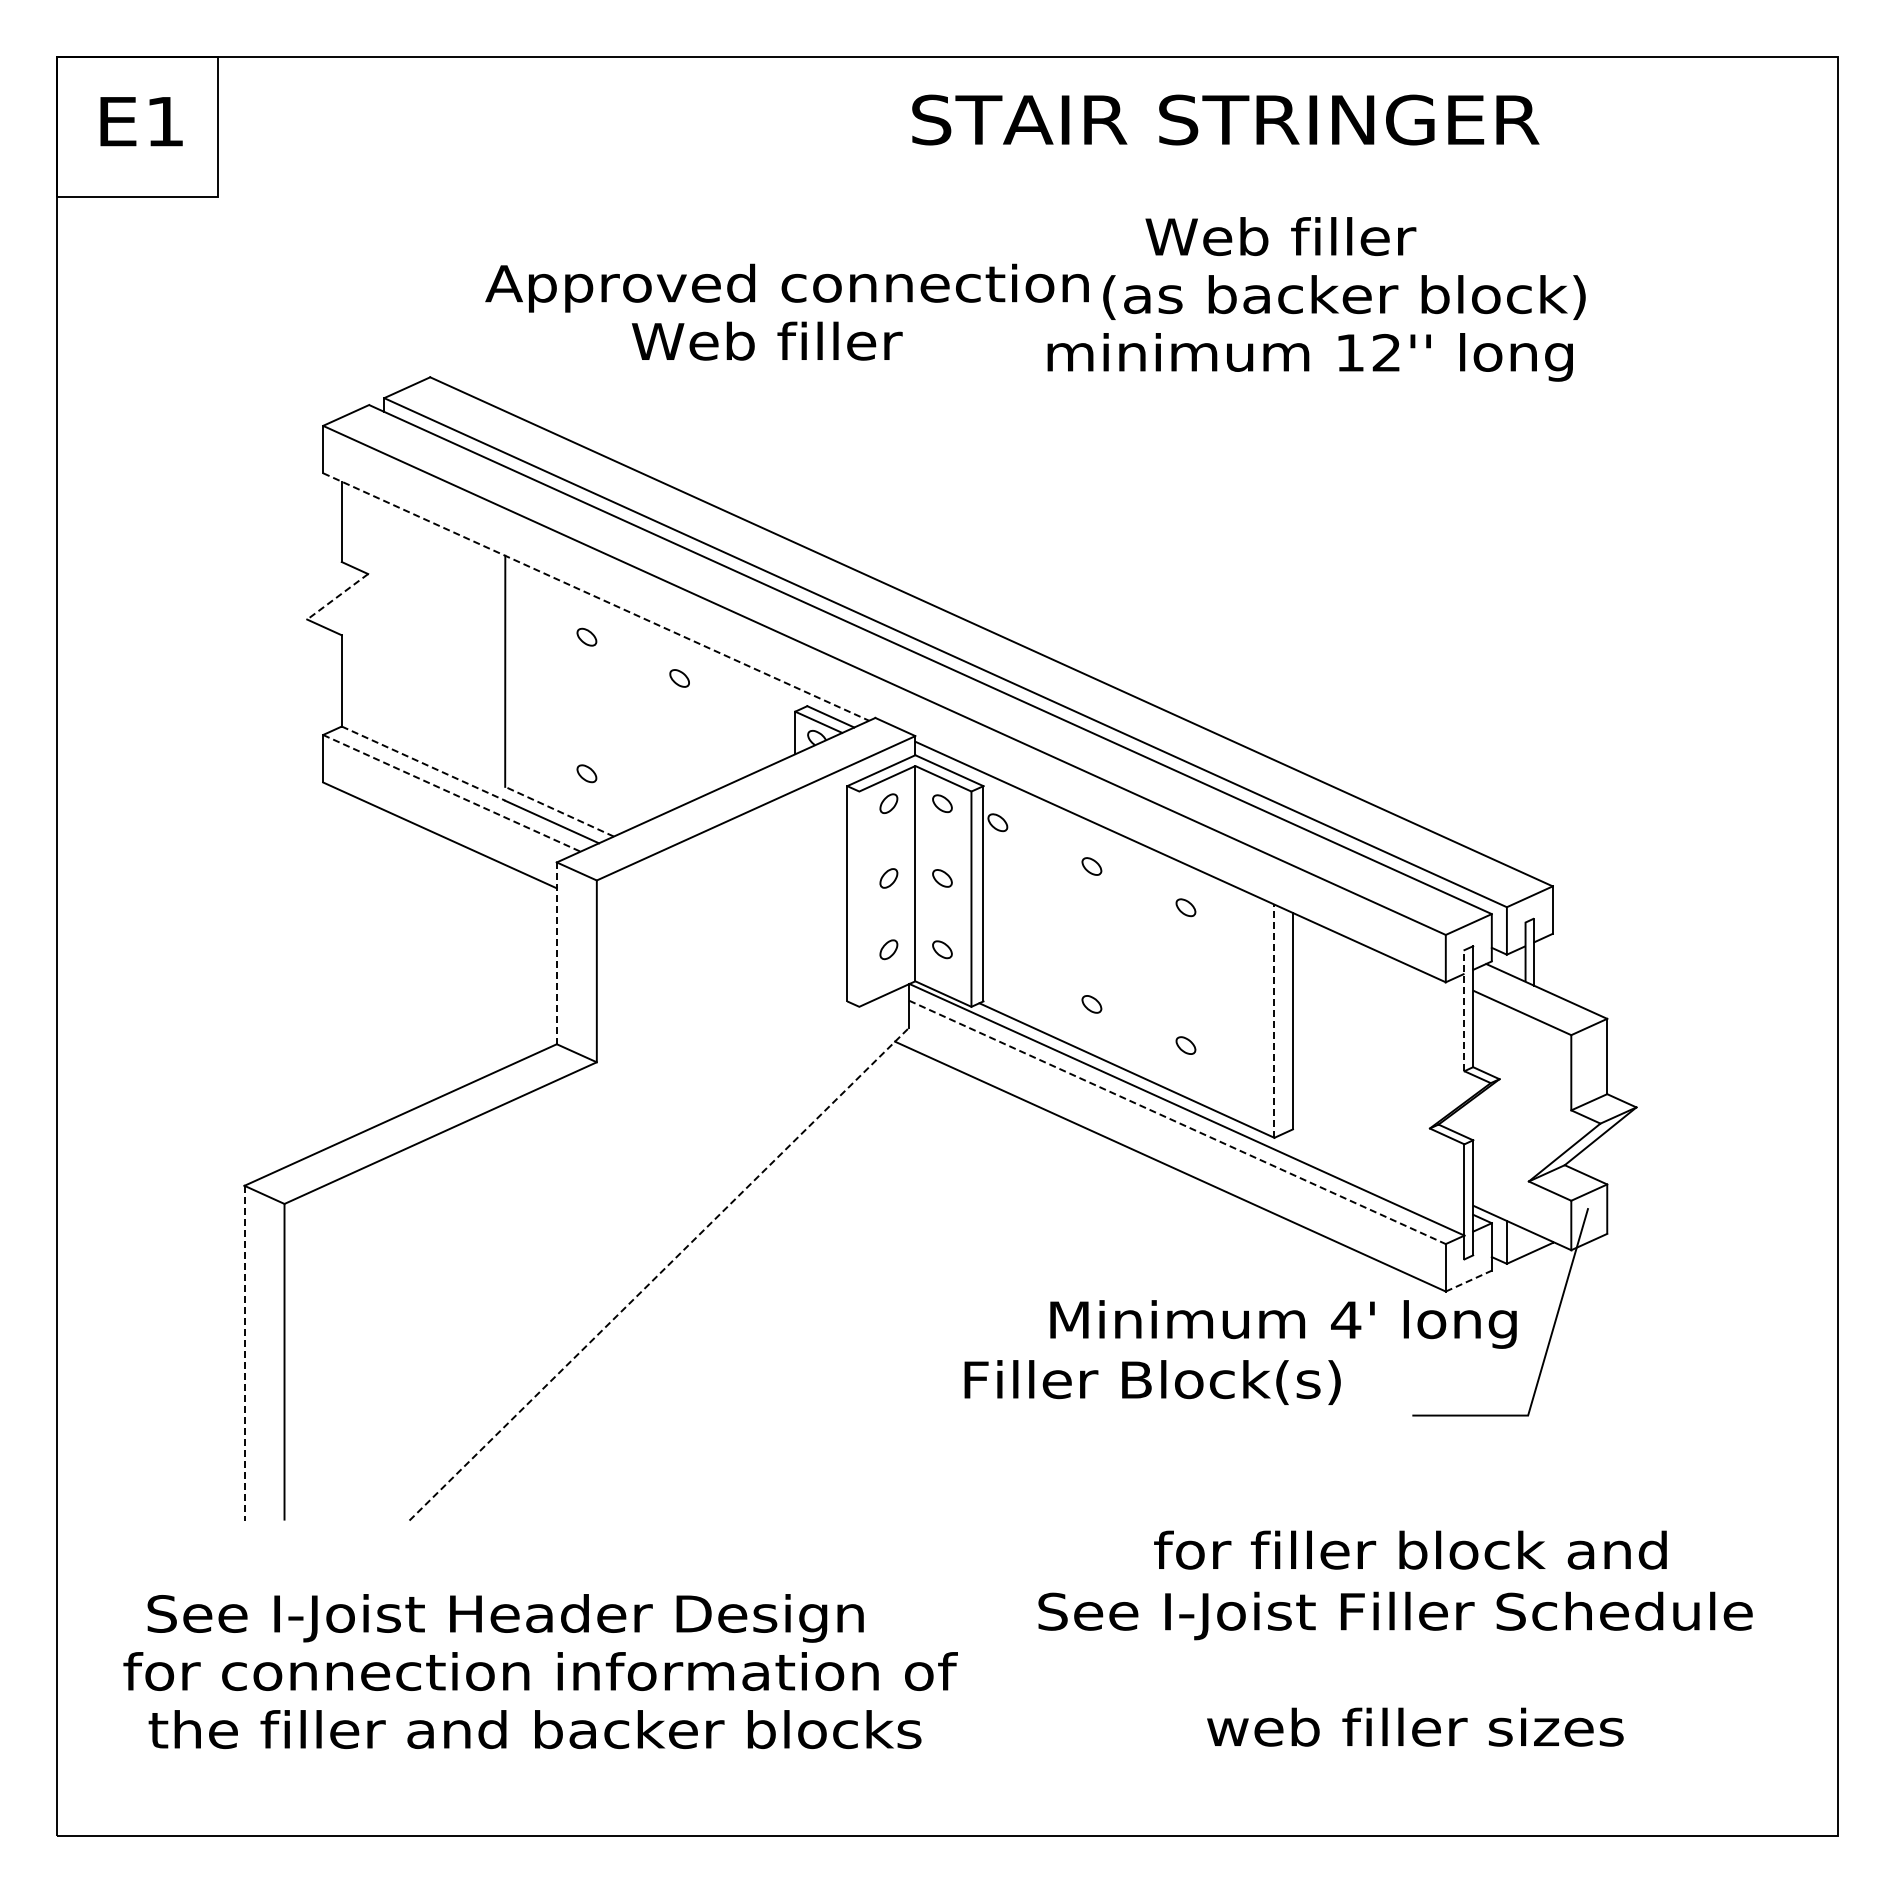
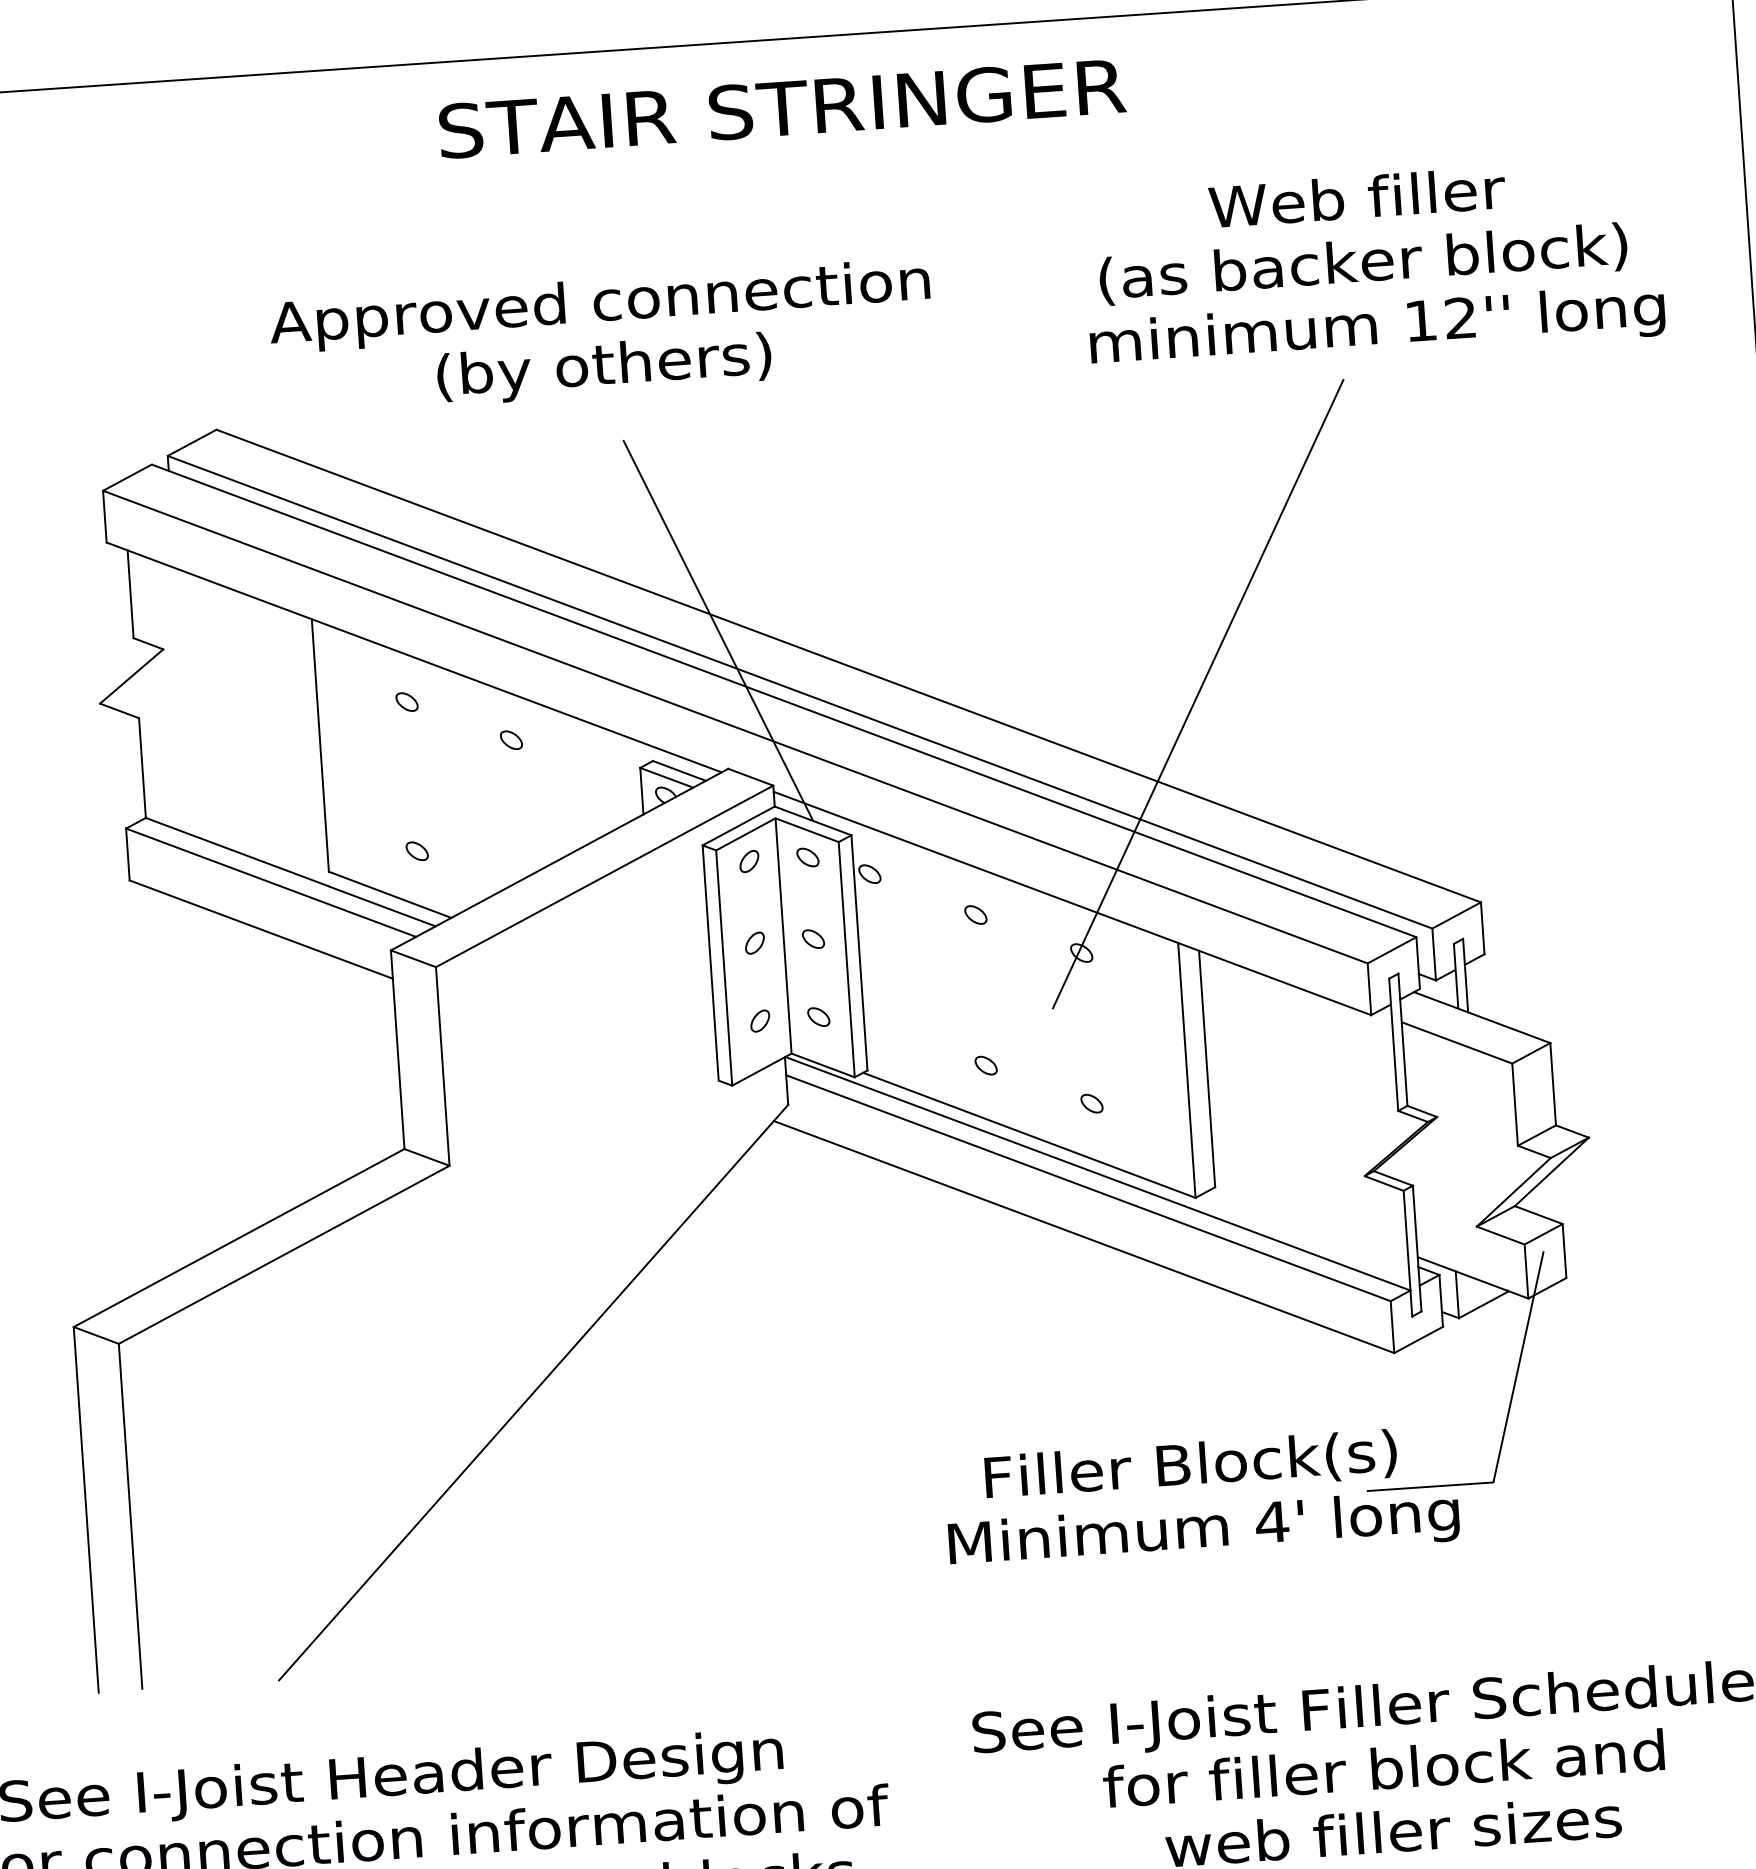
text: (1225, 119) -> (782, 108), moved
text: (1280, 236) -> (1356, 197), moved
text: (1344, 297) -> (1363, 263), moved
text: (785, 345) -> (602, 368), Web filler -> (by others)
text: (1309, 357) -> (1376, 328), moved
line: (874, 591) -> (717, 630), added
line: (337, 597) -> (131, 677), dashed -> solid
line: (596, 597) -> (414, 657), dashed -> solid
line: (1307, 678) -> (1197, 693), added
line: (423, 763) -> (237, 852), dashed -> solid
line: (452, 793) -> (271, 882), dashed -> solid
line: (559, 811) -> (390, 894), dashed -> solid
line: (859, 898) -> (724, 967), added
line: (556, 953) -> (397, 1049), dashed -> solid
line: (1464, 1010) -> (1393, 1044), dashed -> solid
line: (1274, 1021) -> (1186, 1070), dashed -> solid
line: (1177, 1122) -> (1088, 1188), dashed -> solid
line: (659, 1274) -> (533, 1393), dashed -> solid
line: (1469, 1280) -> (1419, 1339), dashed -> solid
text: (1283, 1324) -> (1204, 1531), moved
line: (244, 1353) -> (86, 1510), dashed -> solid
text: (1152, 1382) -> (1190, 1466), moved
text: (1410, 1549) -> (1383, 1767), moved

